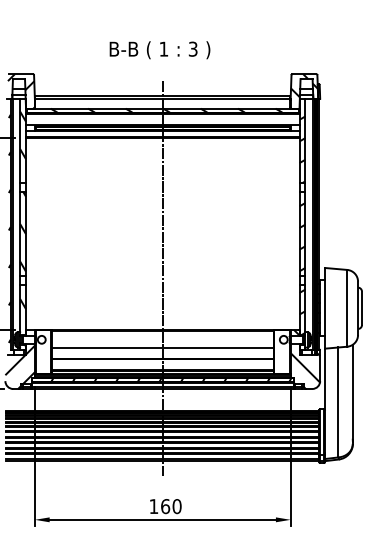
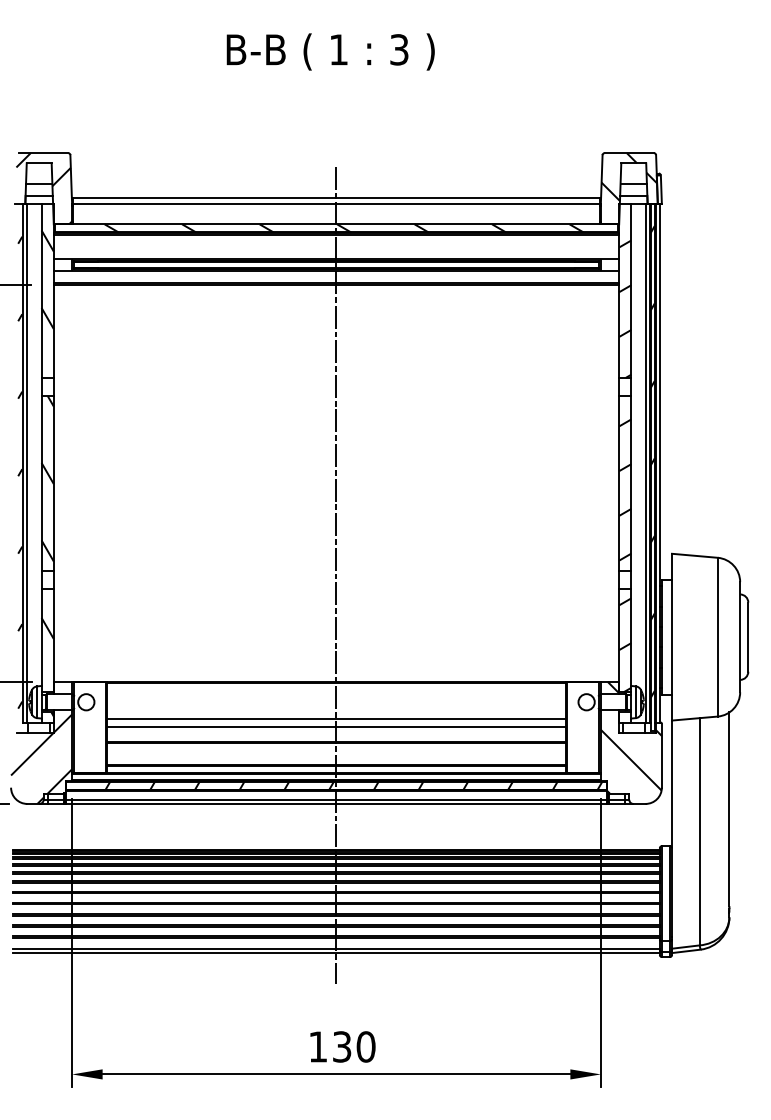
text: (159, 50) -> (329, 52), moved
line: (162, 351) -> (335, 726), added
text: (165, 506) -> (342, 1046), 160 -> 130

